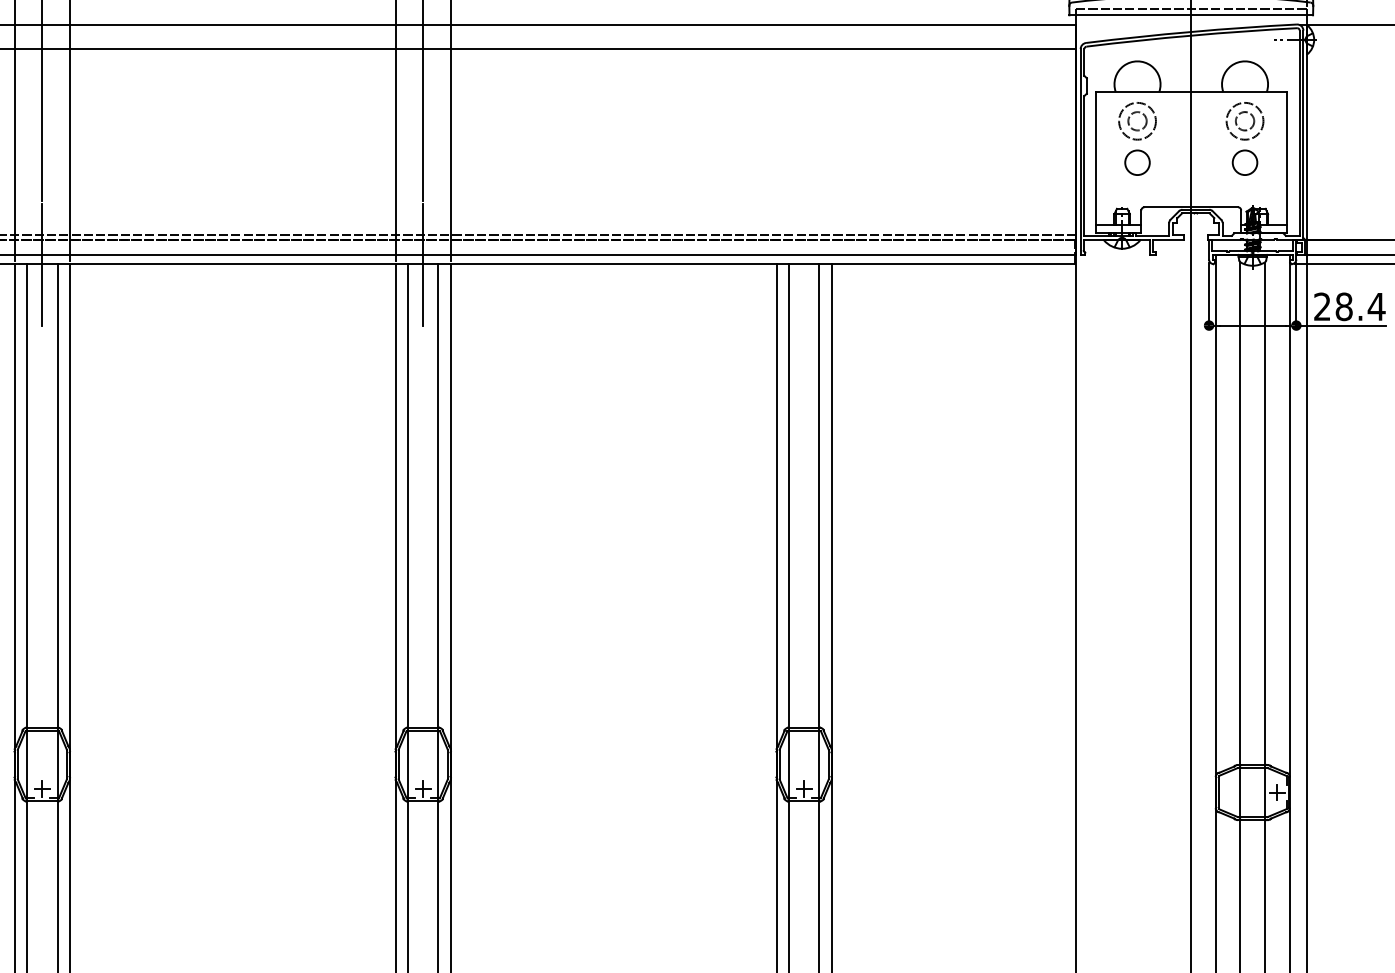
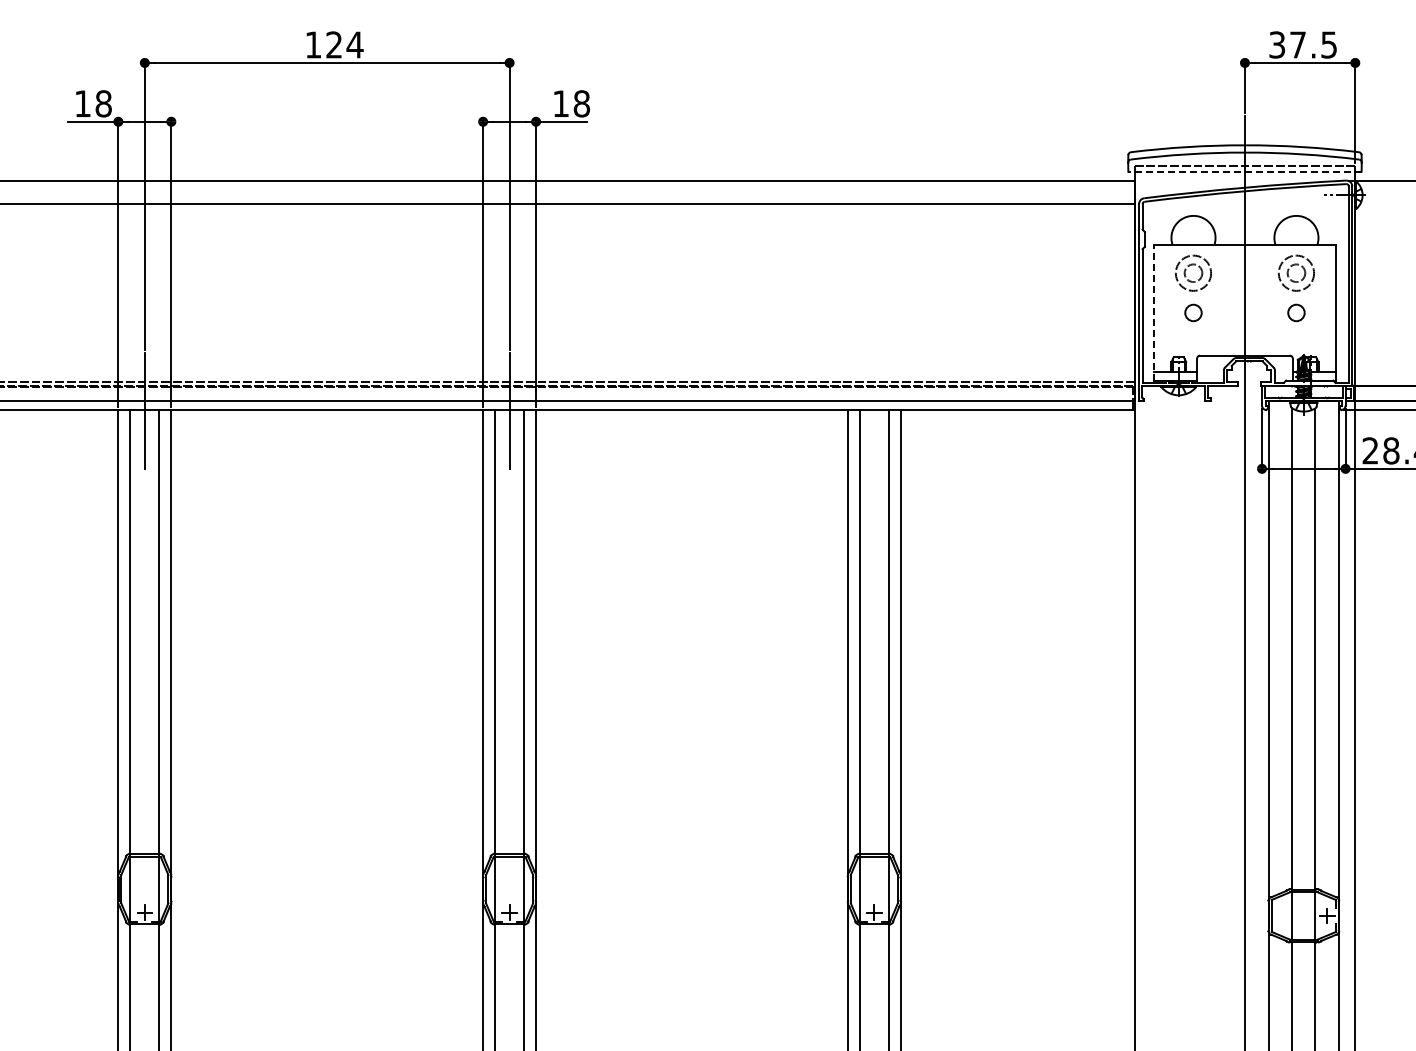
line: (1190, 15) -> (1244, 171), solid -> dashed
line: (1095, 162) -> (1153, 312), solid -> dashed
circle: (1137, 162) -> (1193, 312), size x0.7
circle: (1245, 162) -> (1296, 312), size x0.7

